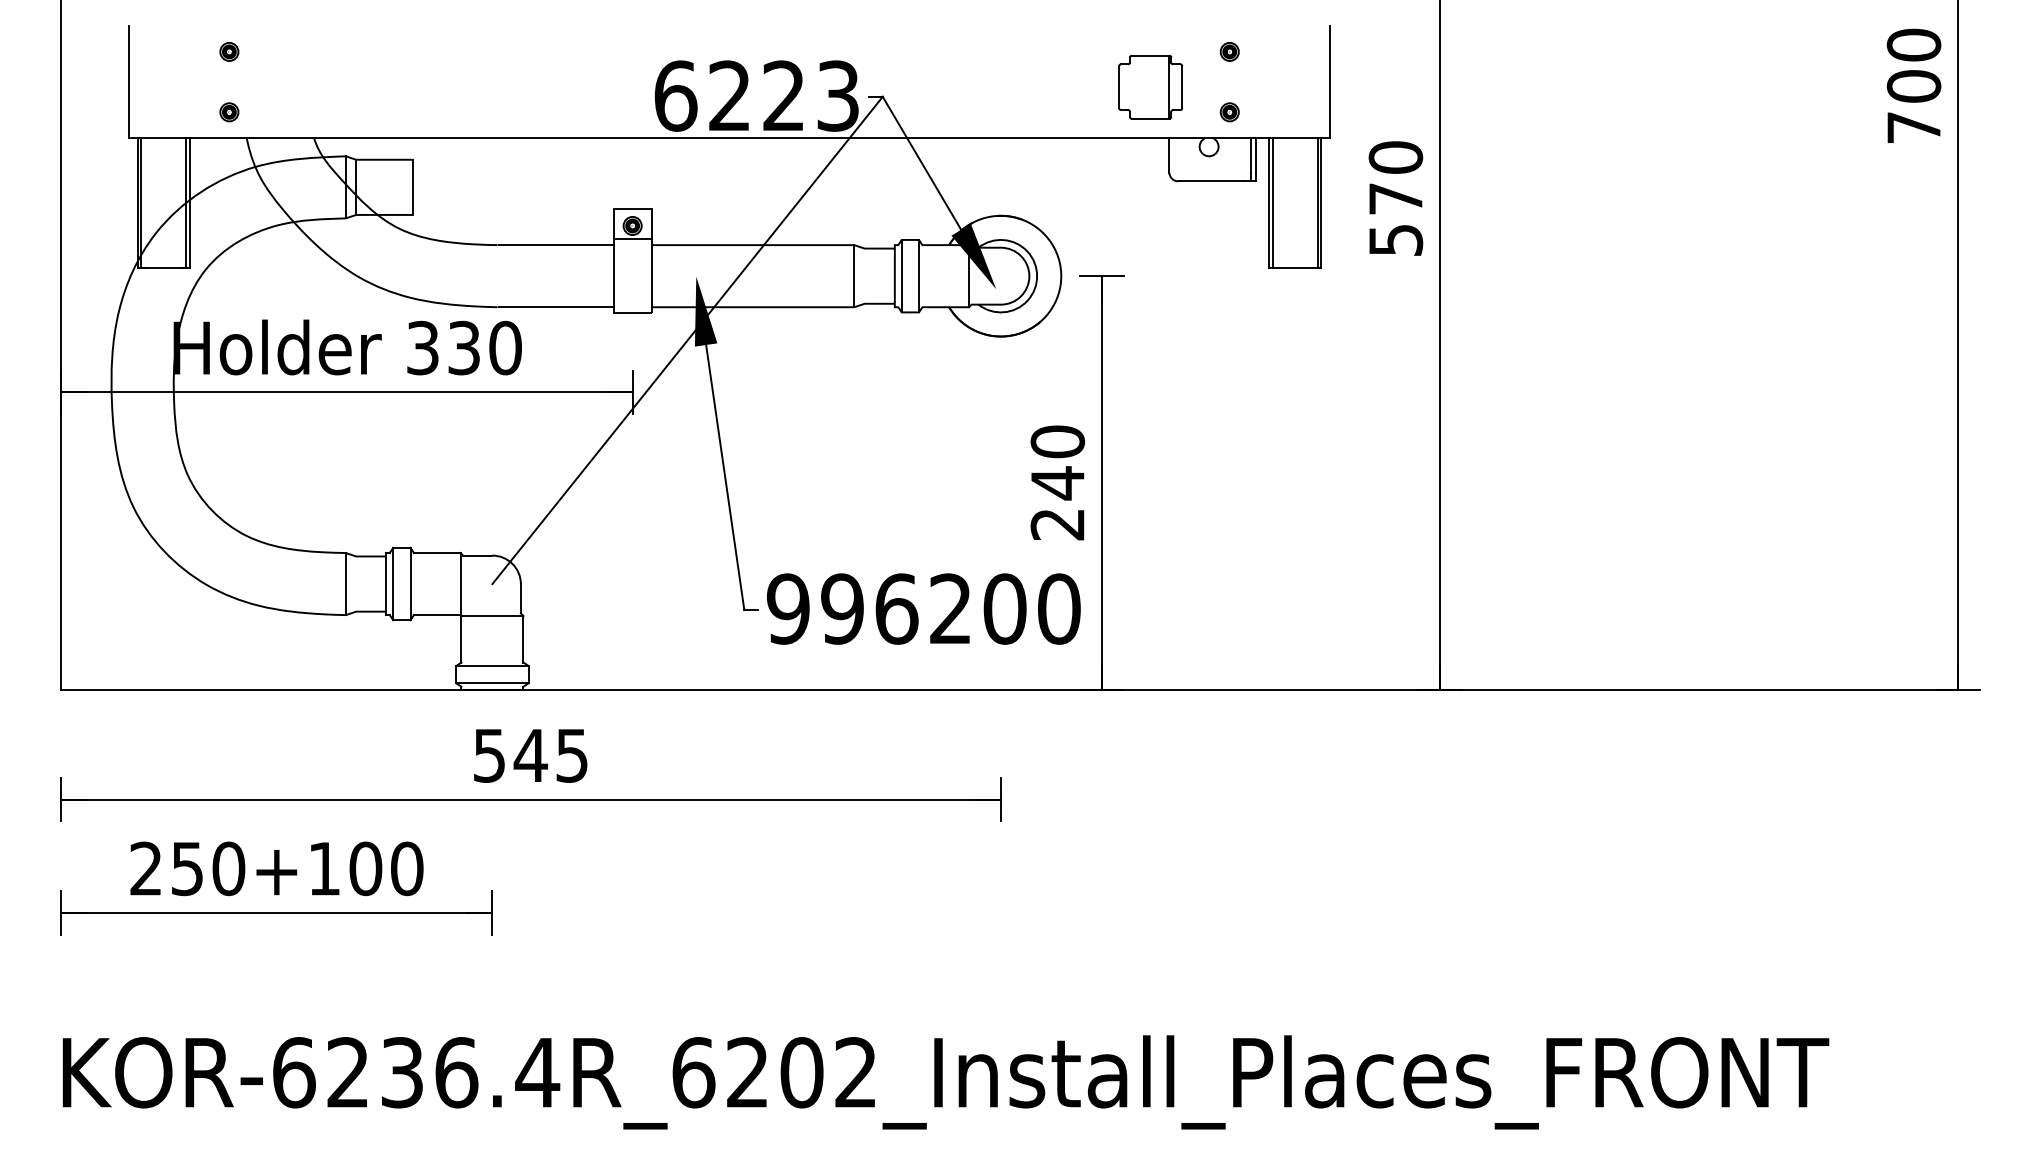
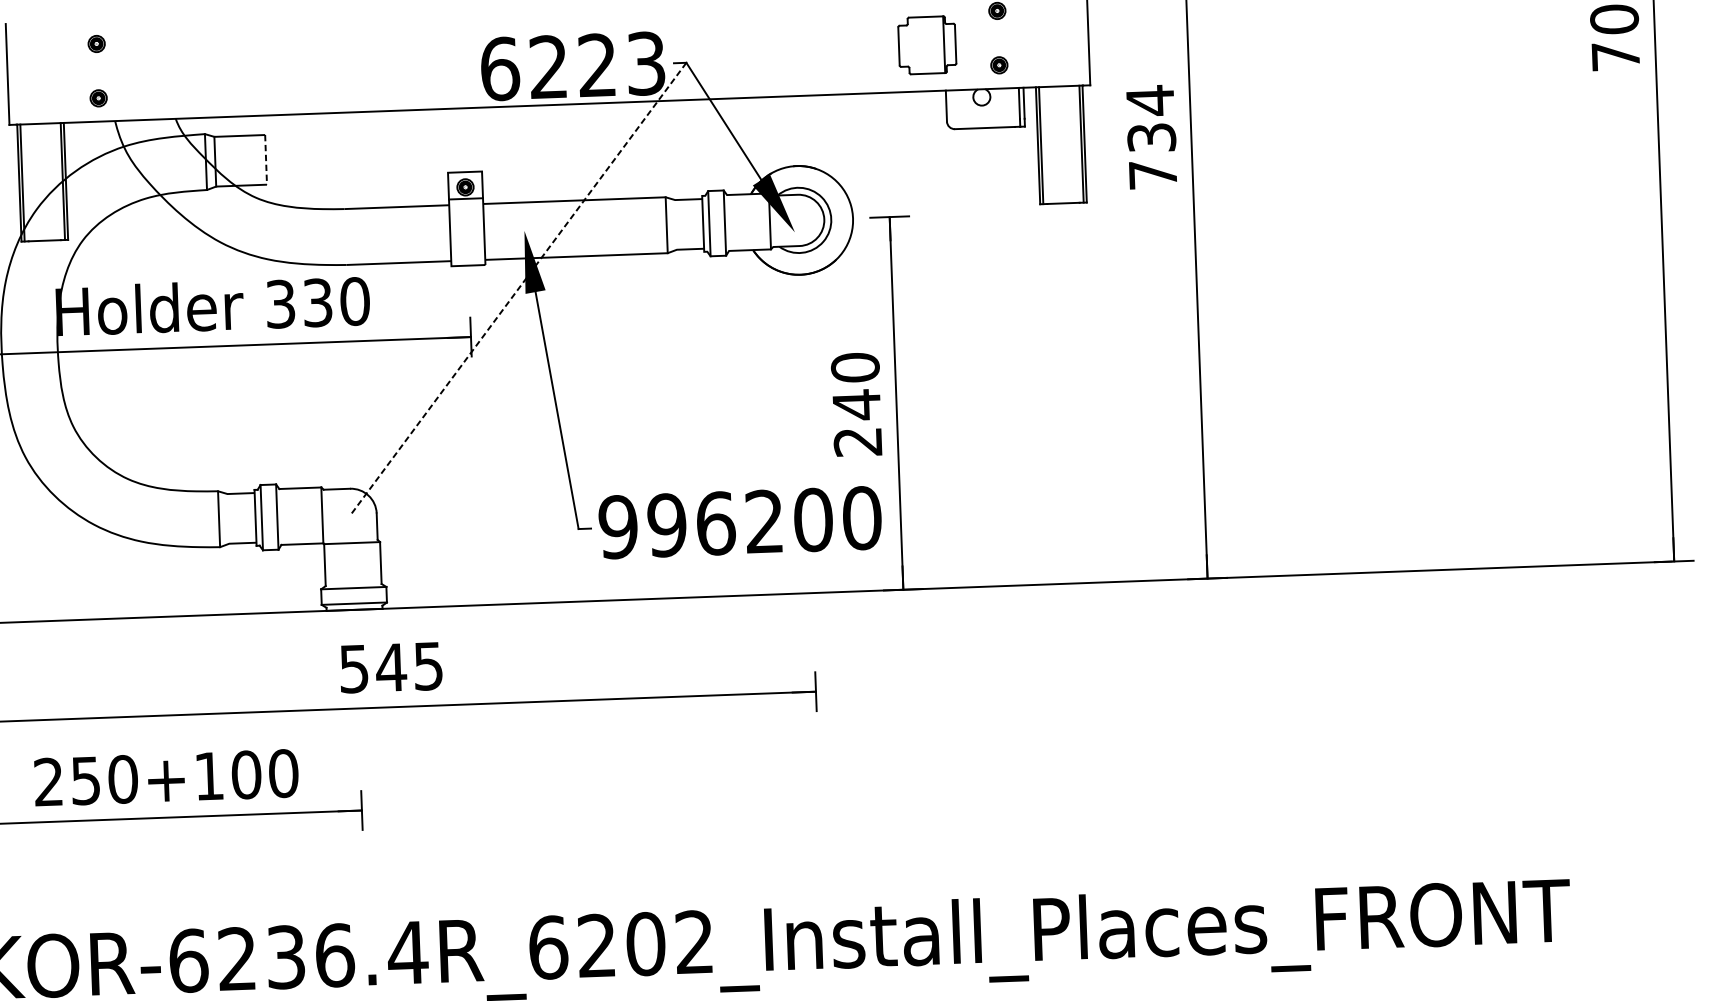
line: (412, 187) -> (266, 159), solid -> dashed
text: (1395, 197) -> (1151, 136), 570 -> 734
line: (687, 340) -> (518, 288), solid -> dashed

